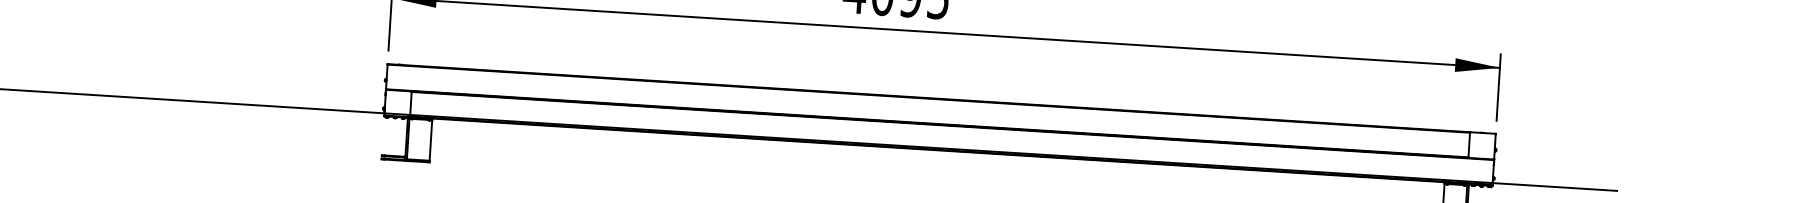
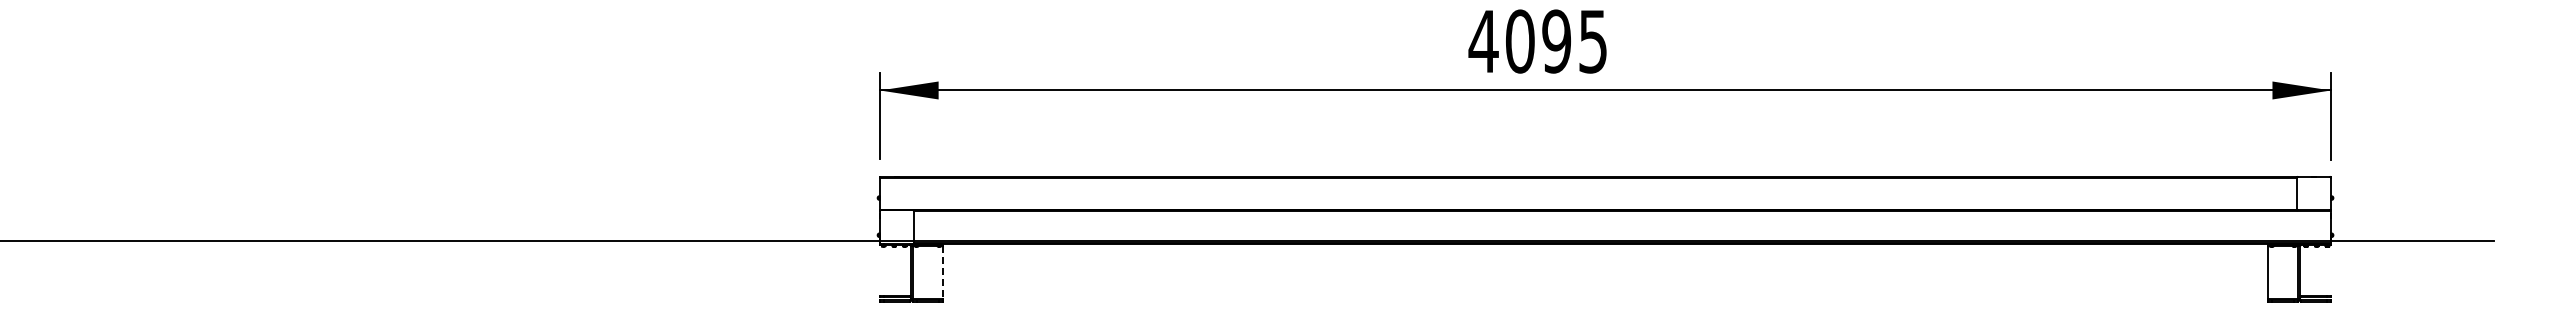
line: (430, 140) -> (942, 272), solid -> dashed

